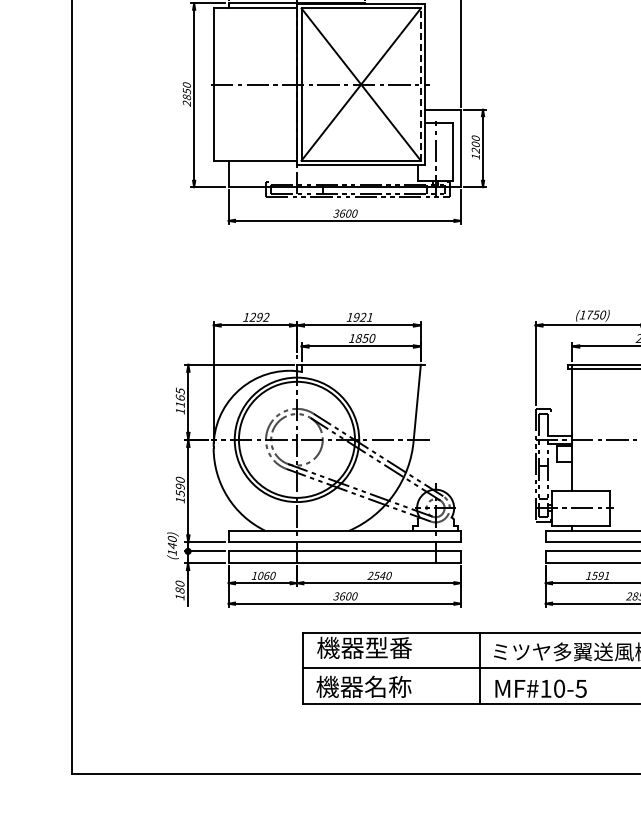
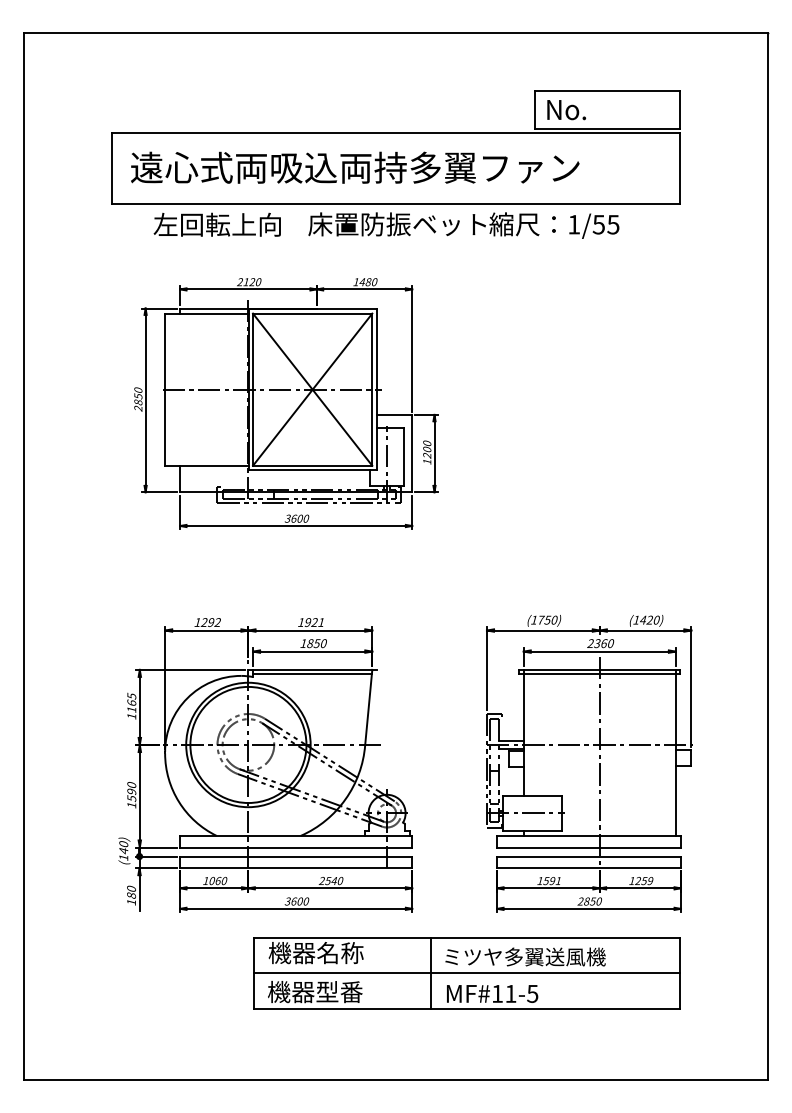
line: (421, 84) -> (372, 389), dashed -> solid
line: (361, 369) -> (312, 674), added
text: (389, 648) -> (340, 953), 機器型番 -> 機器名称
text: (388, 687) -> (339, 992), 機器名称 -> 機器型番
text: (559, 688) -> (510, 993), MF#10-5 -> MF#11-5

